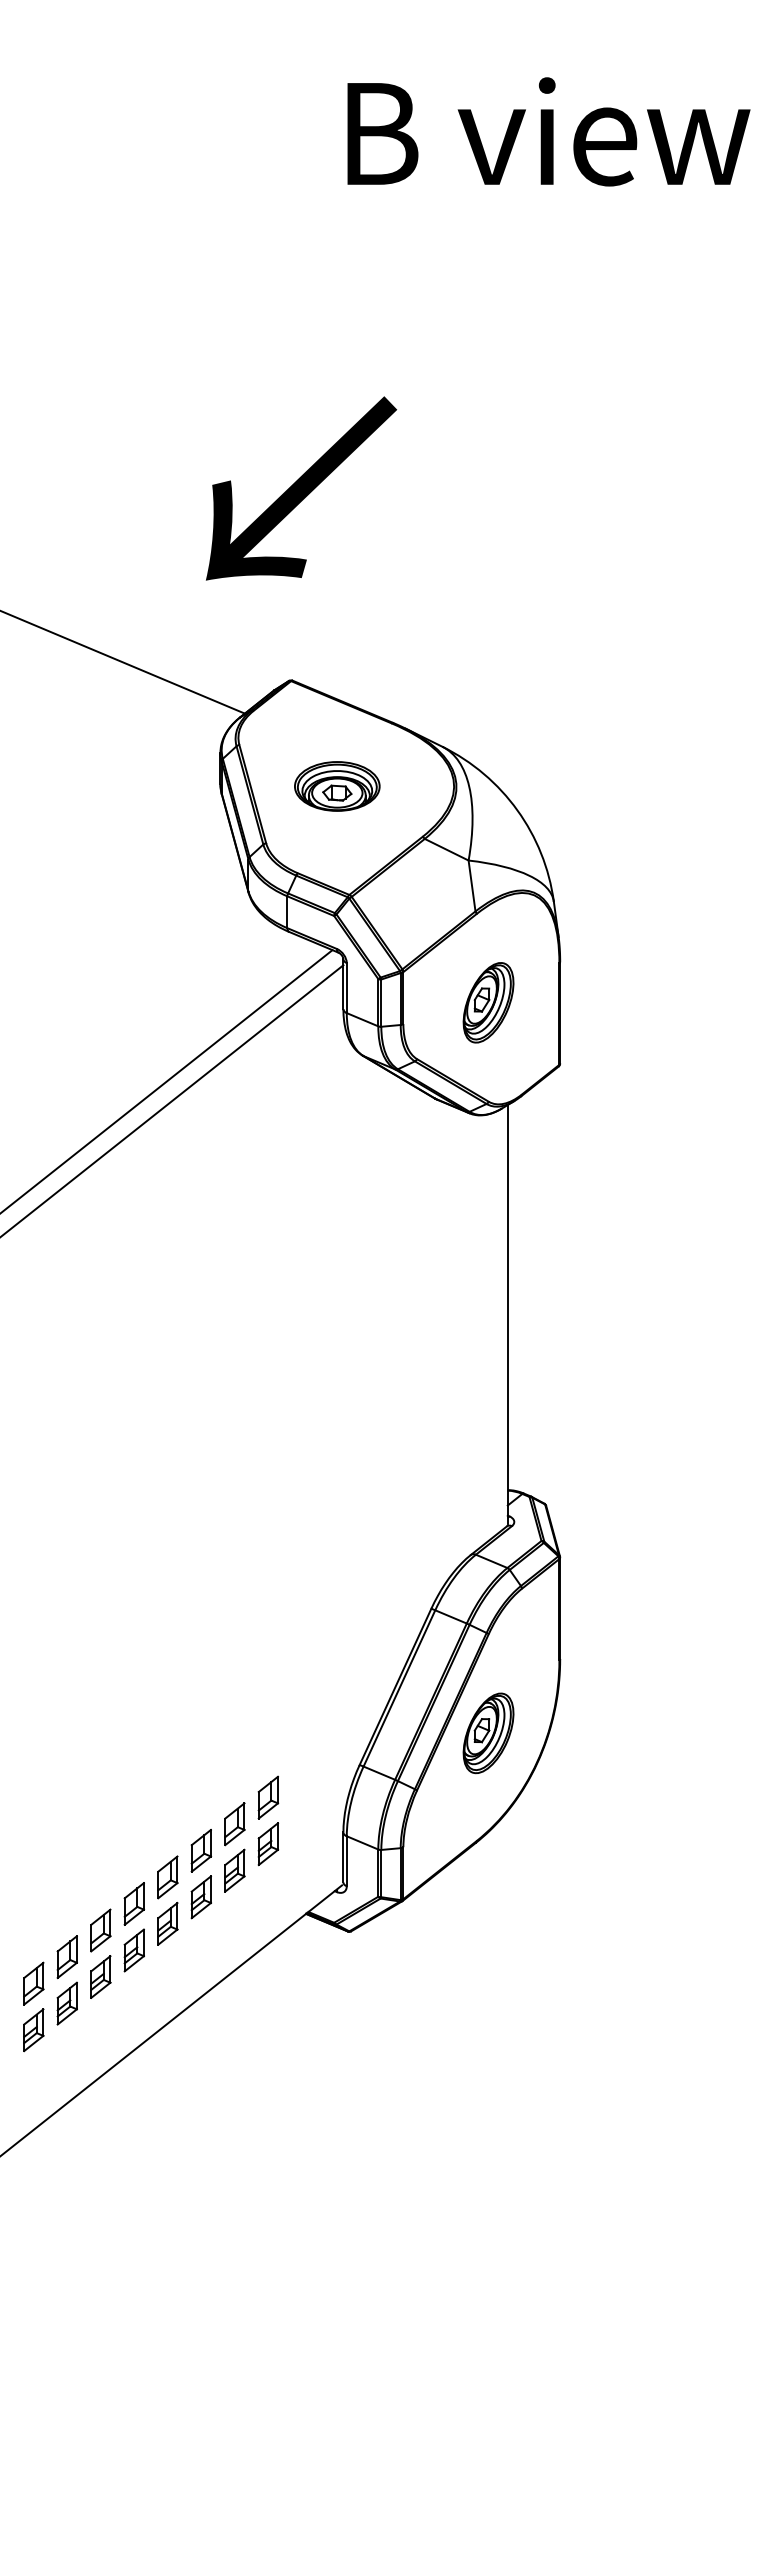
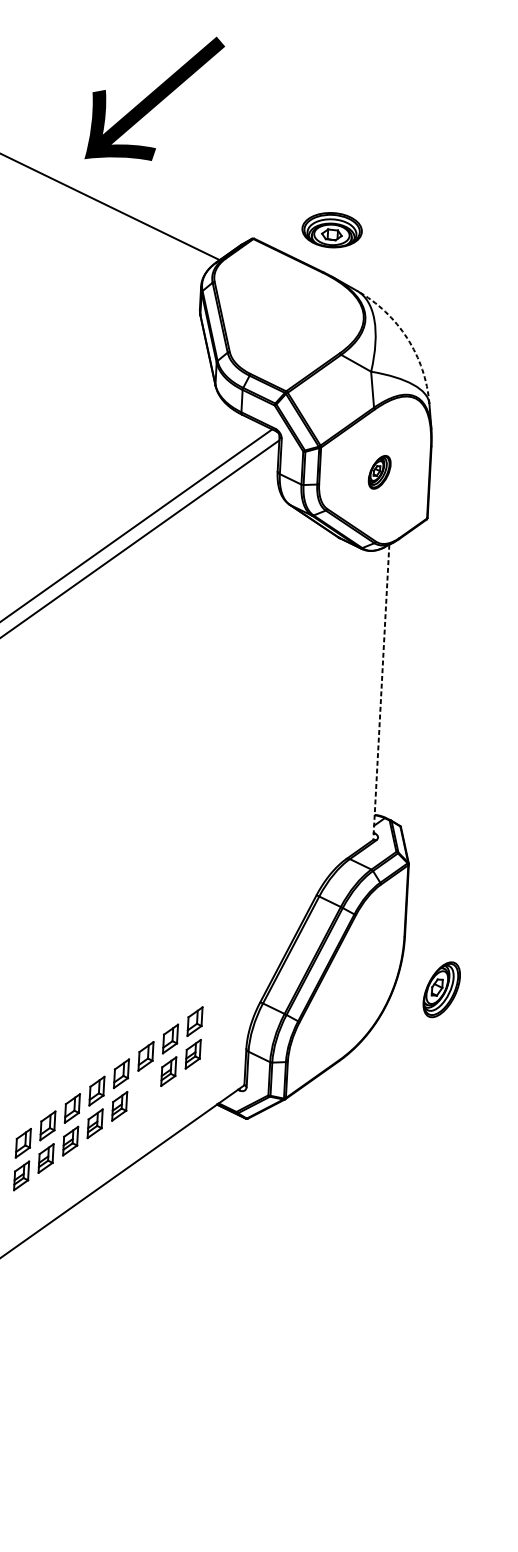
text: (301, 488) -> (155, 98), moved
part: (337, 786) -> (332, 230), moved
arc: (517, 810) -> (407, 338), solid -> dashed
part: (488, 1002) -> (379, 472), size x0.6
line: (507, 1314) -> (381, 691), solid -> dashed
part: (488, 1733) -> (441, 989), moved
part: (200, 1897) -> (143, 1089), removed

